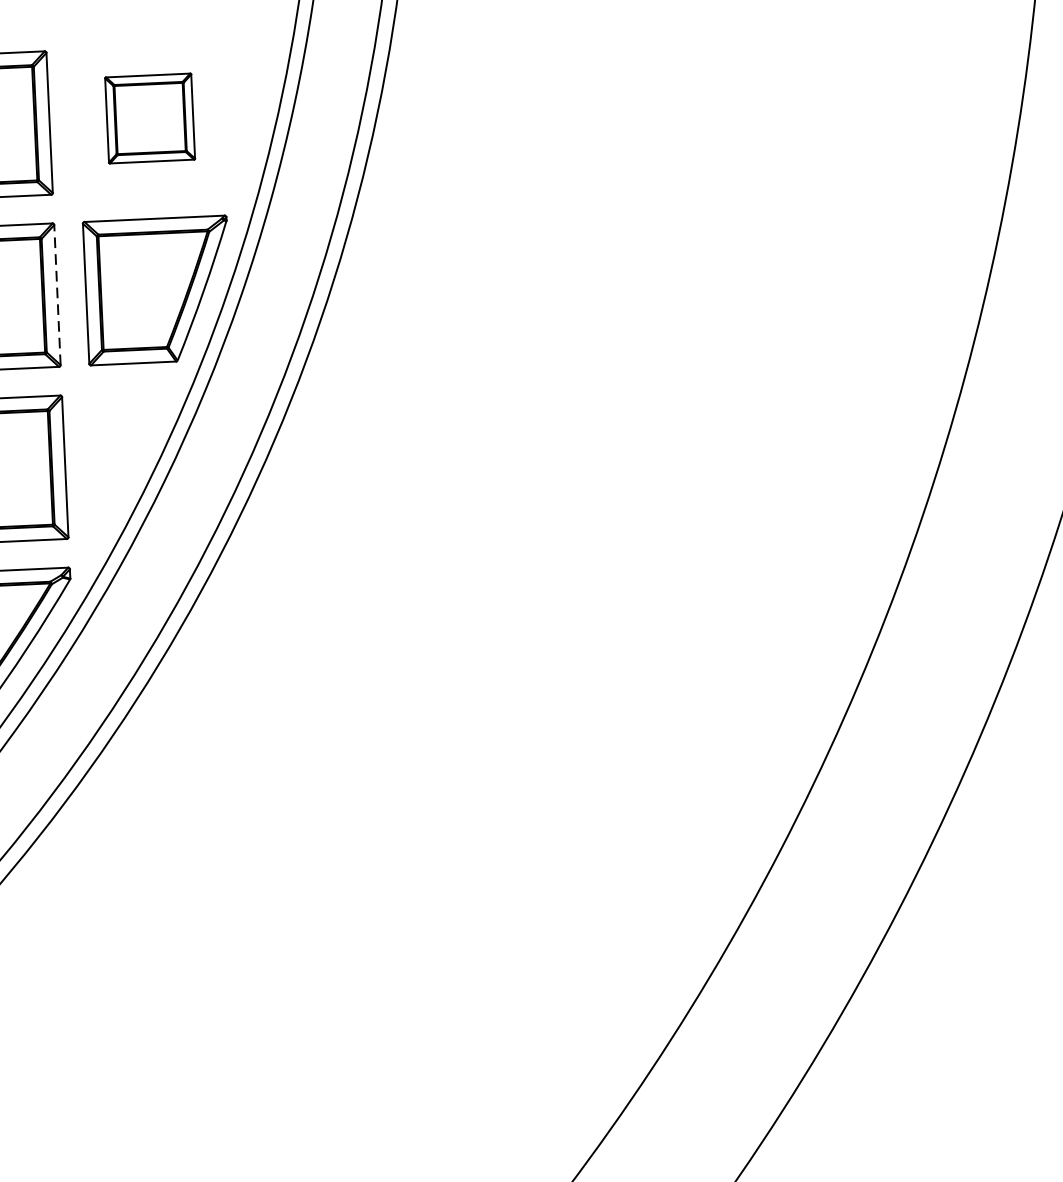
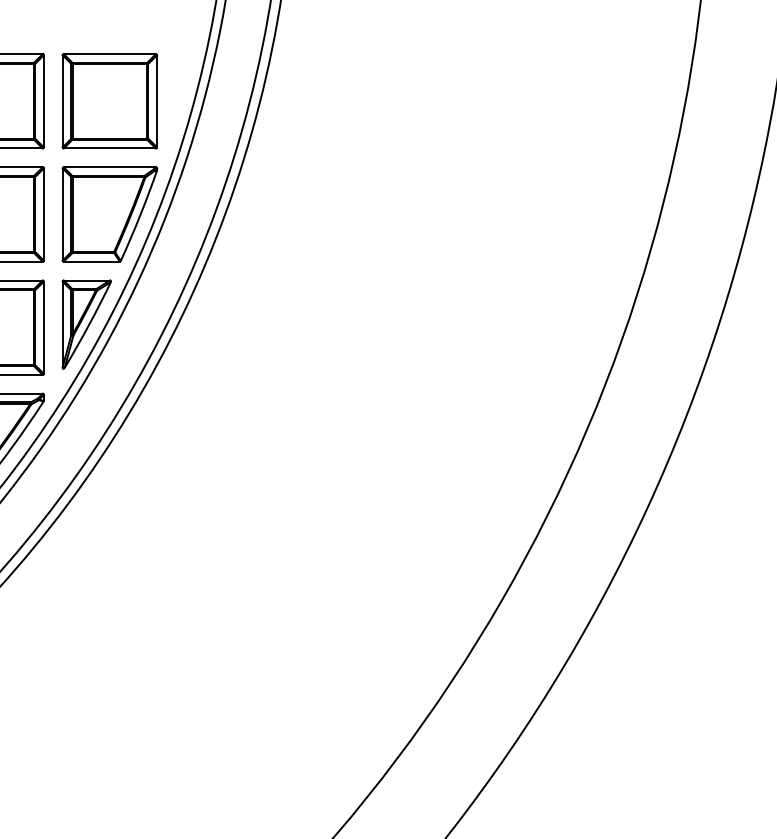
part: (149, 118) -> (109, 101), size x1.67
line: (56, 295) -> (43, 214), dashed -> solid
part: (129, 459) -> (86, 324), added

